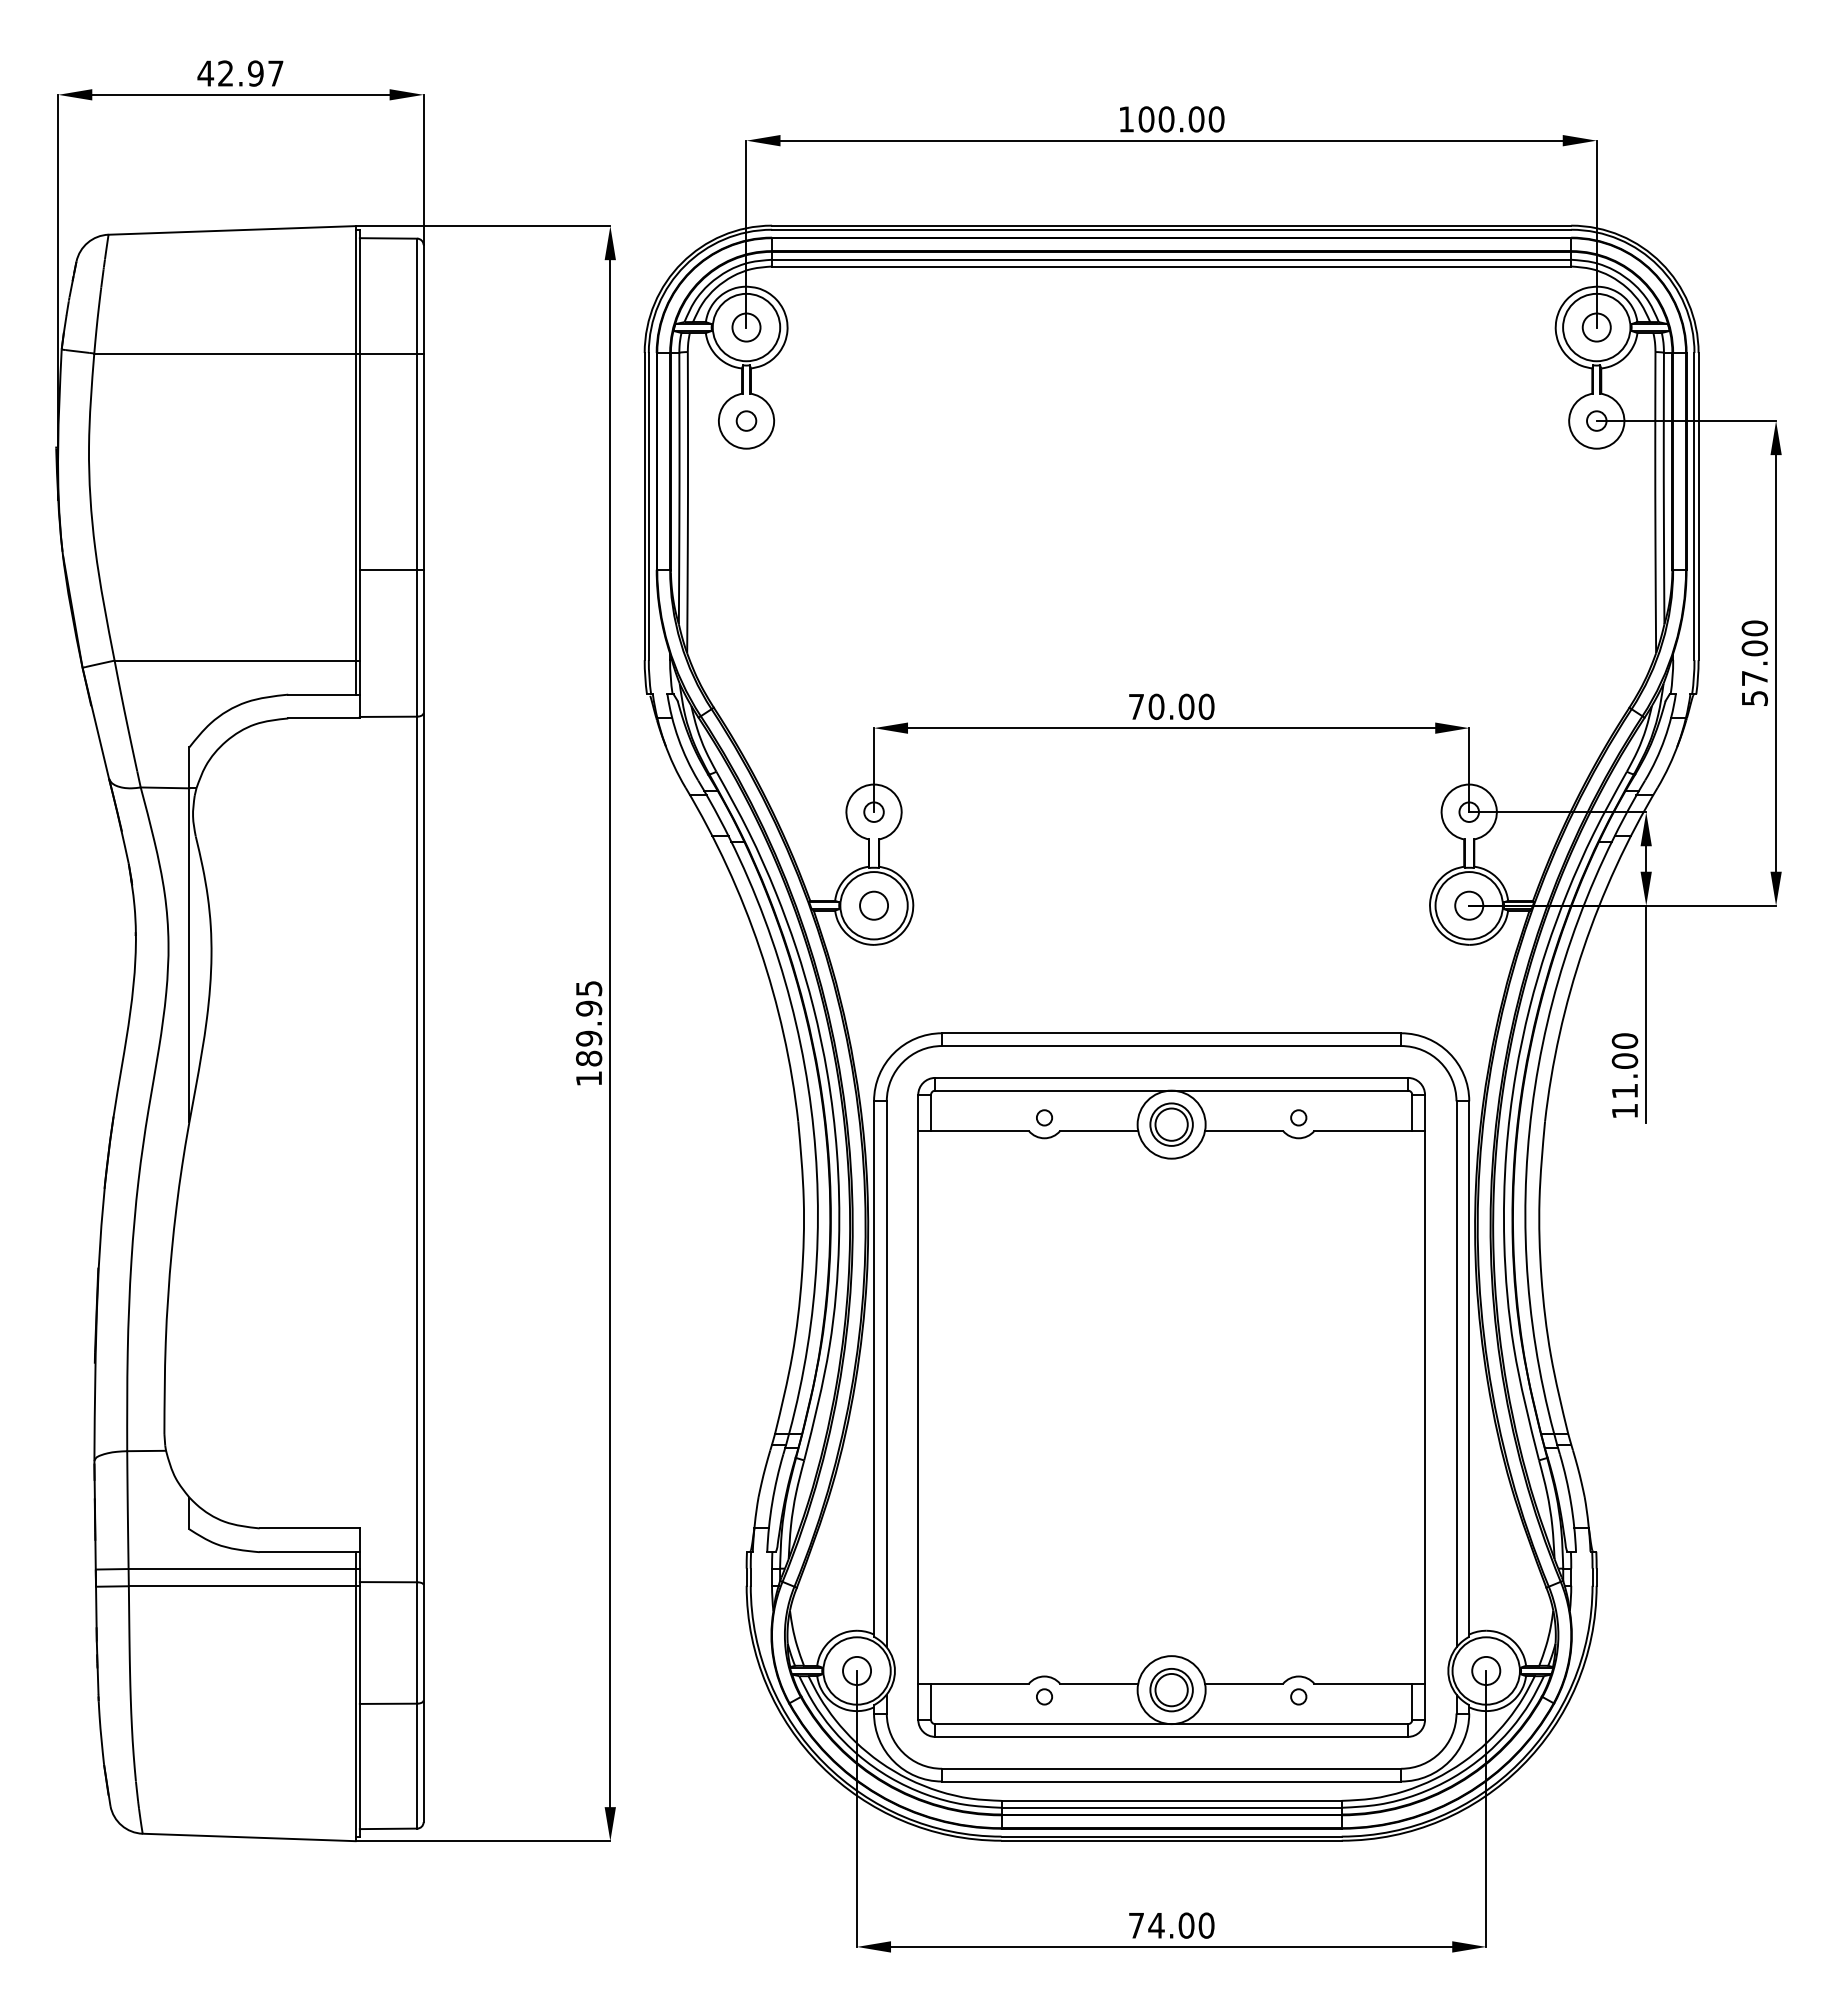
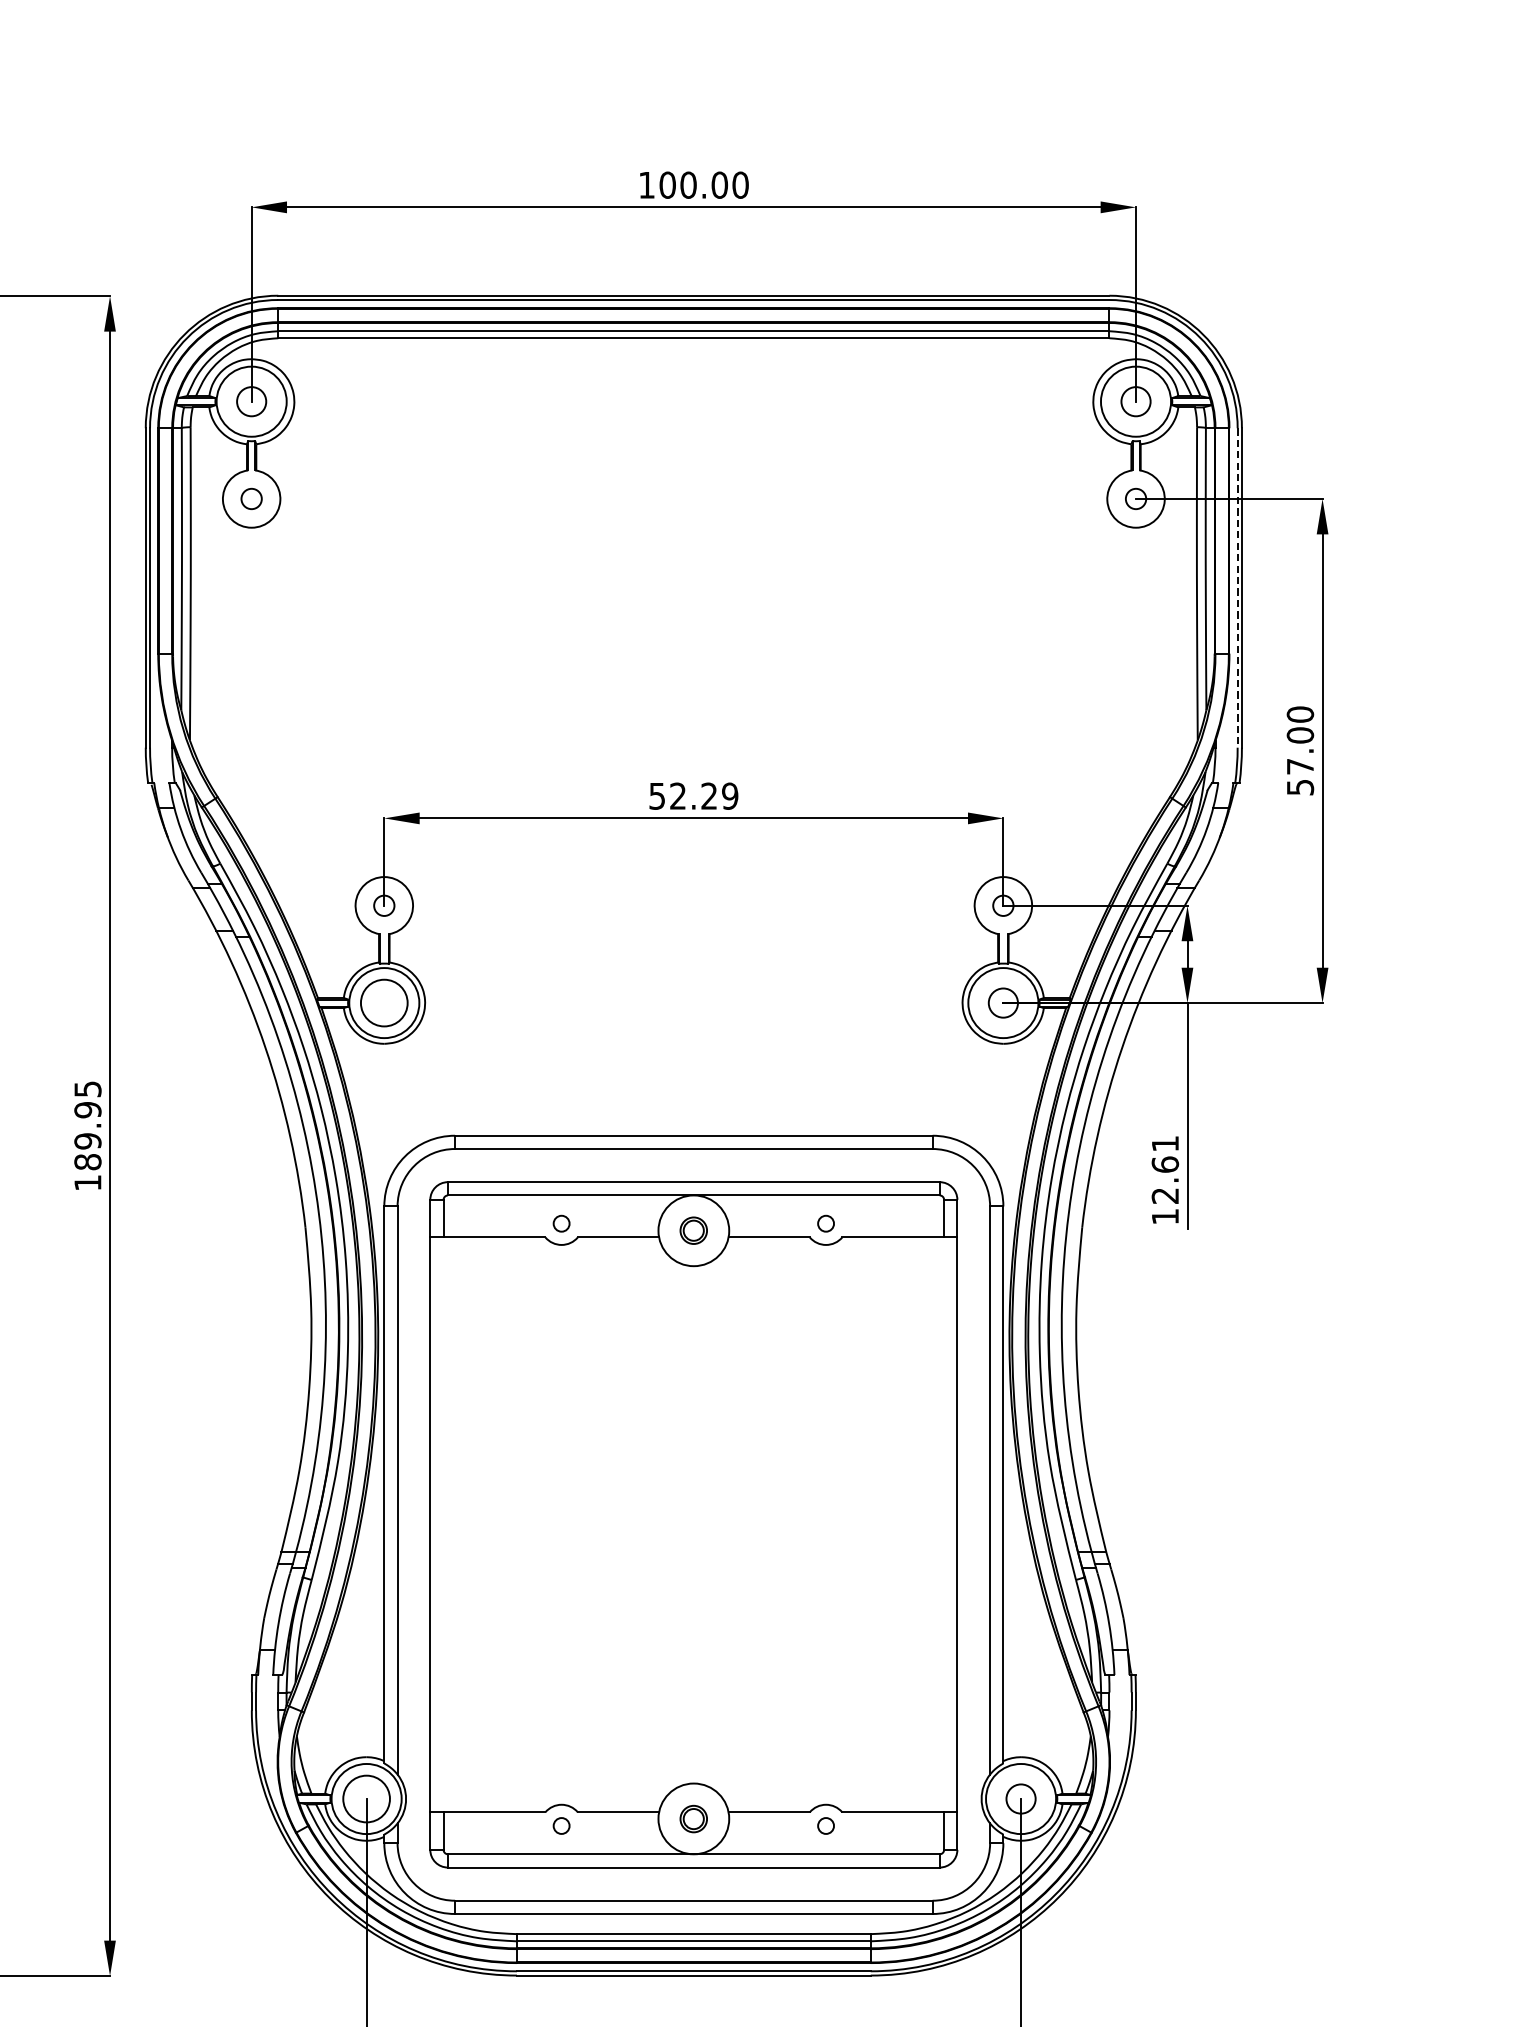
line: (1694, 506) -> (1237, 587), solid -> dashed
text: (1171, 706) -> (693, 795), 70.00 -> 52.29
circle: (874, 905) -> (384, 1002), size x1.6
text: (1624, 1065) -> (1164, 1169), 11.00 -> 12.61
part: (1171, 1124) -> (693, 1230), size x0.6
circle: (857, 1670) -> (367, 1798), size x1.6
part: (1171, 1690) -> (693, 1819), size x0.6

